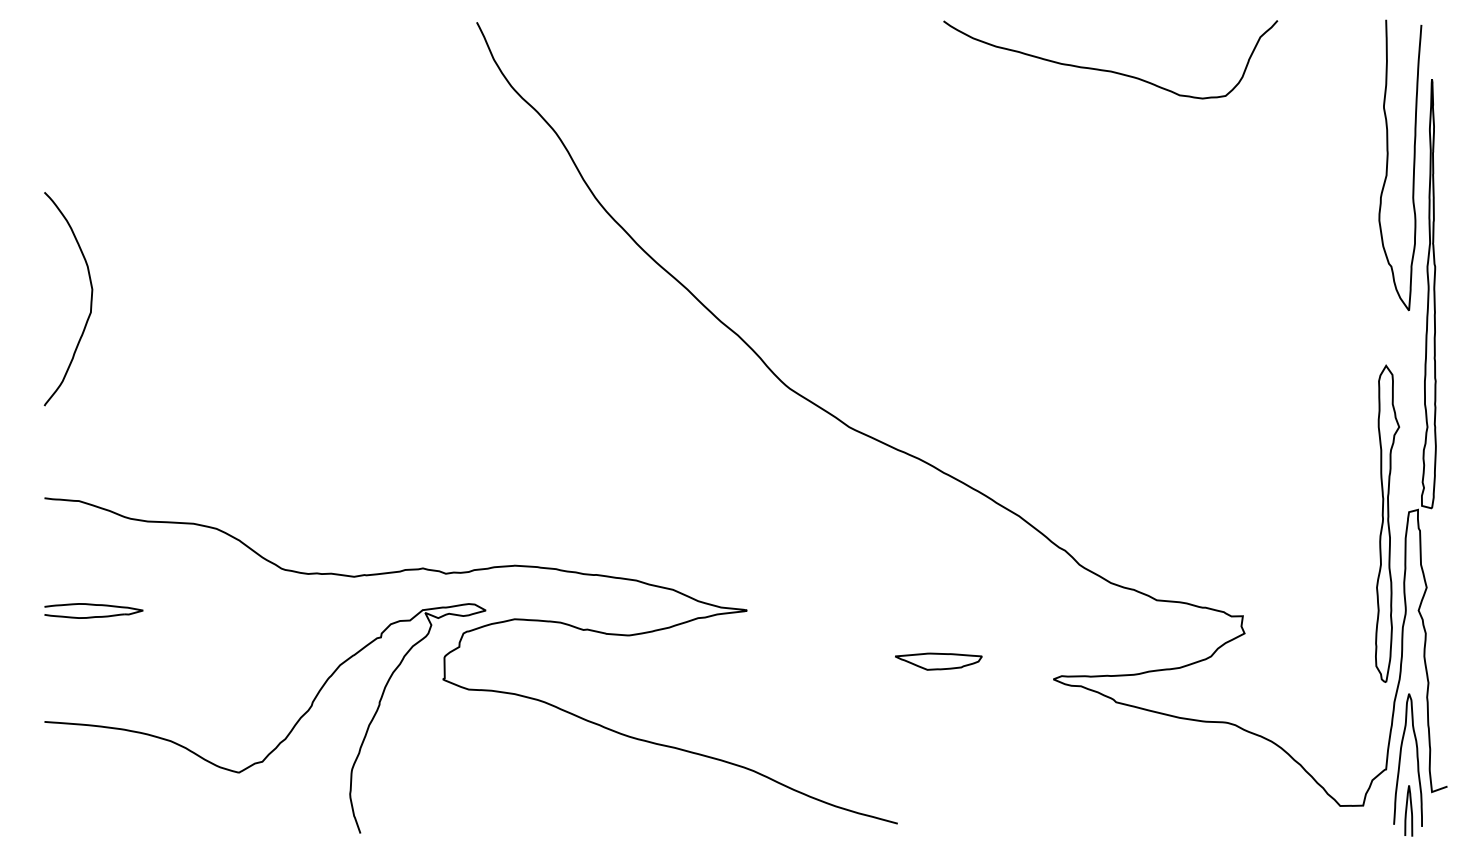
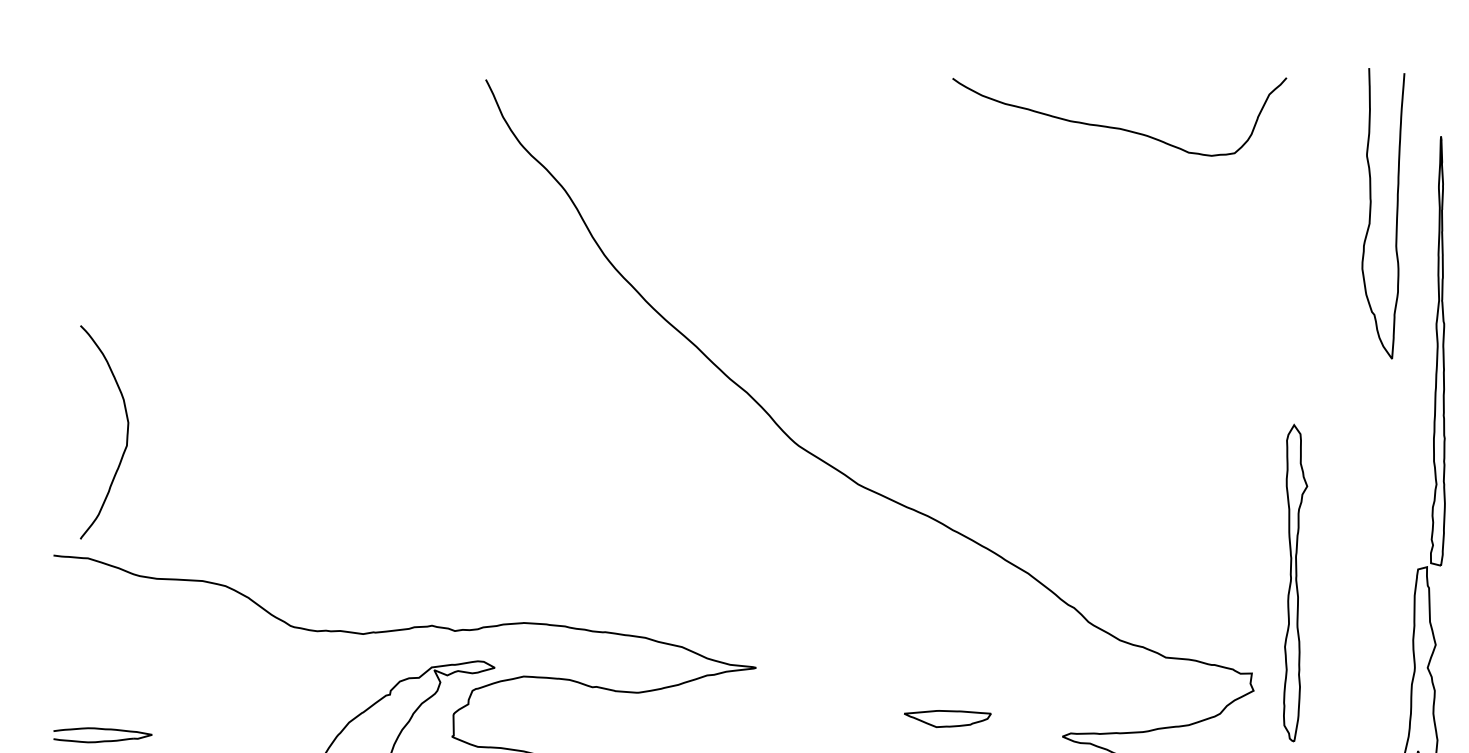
curve: (1388, 163) -> (1371, 211), moved
curve: (90, 299) -> (126, 432), moved
part: (1387, 523) -> (1295, 582), moved
part: (93, 610) -> (102, 734), moved

